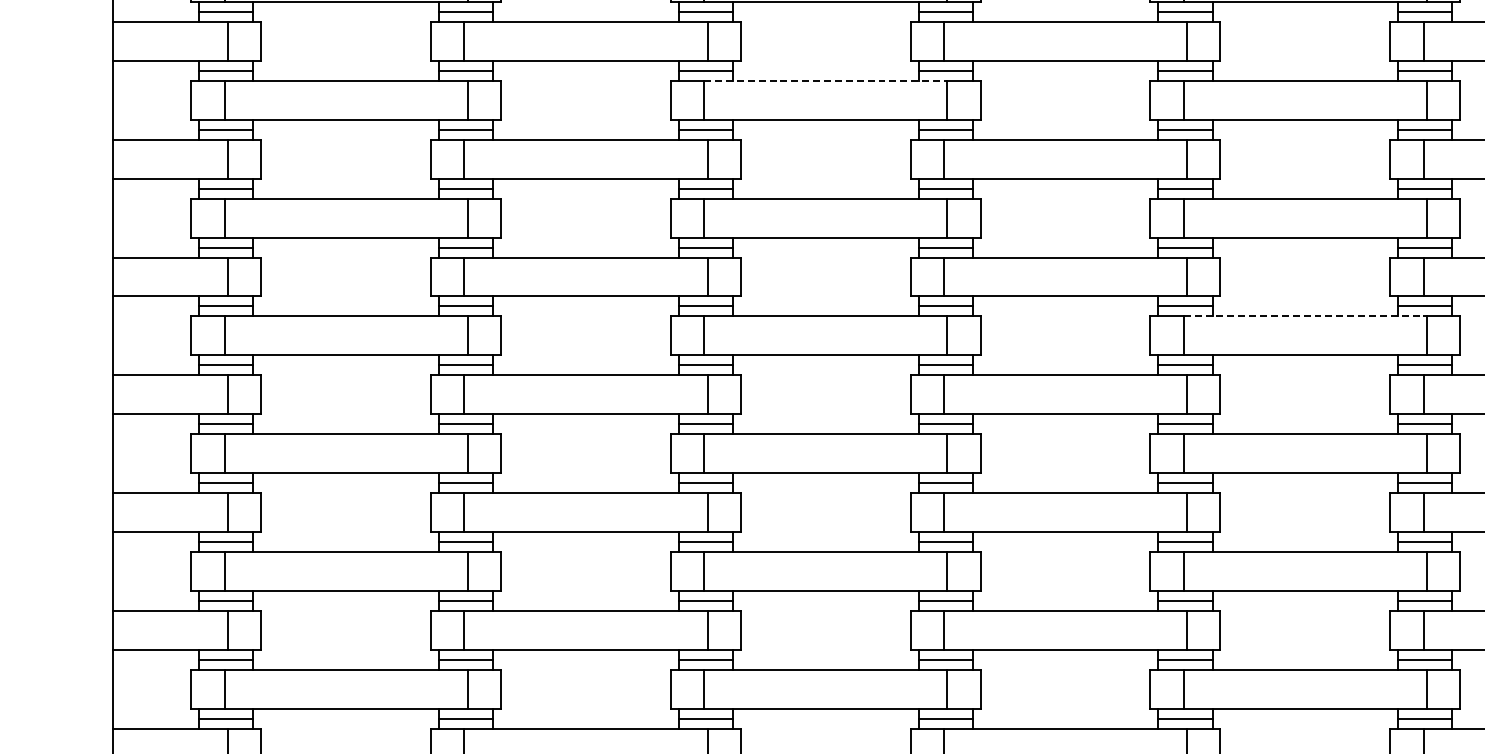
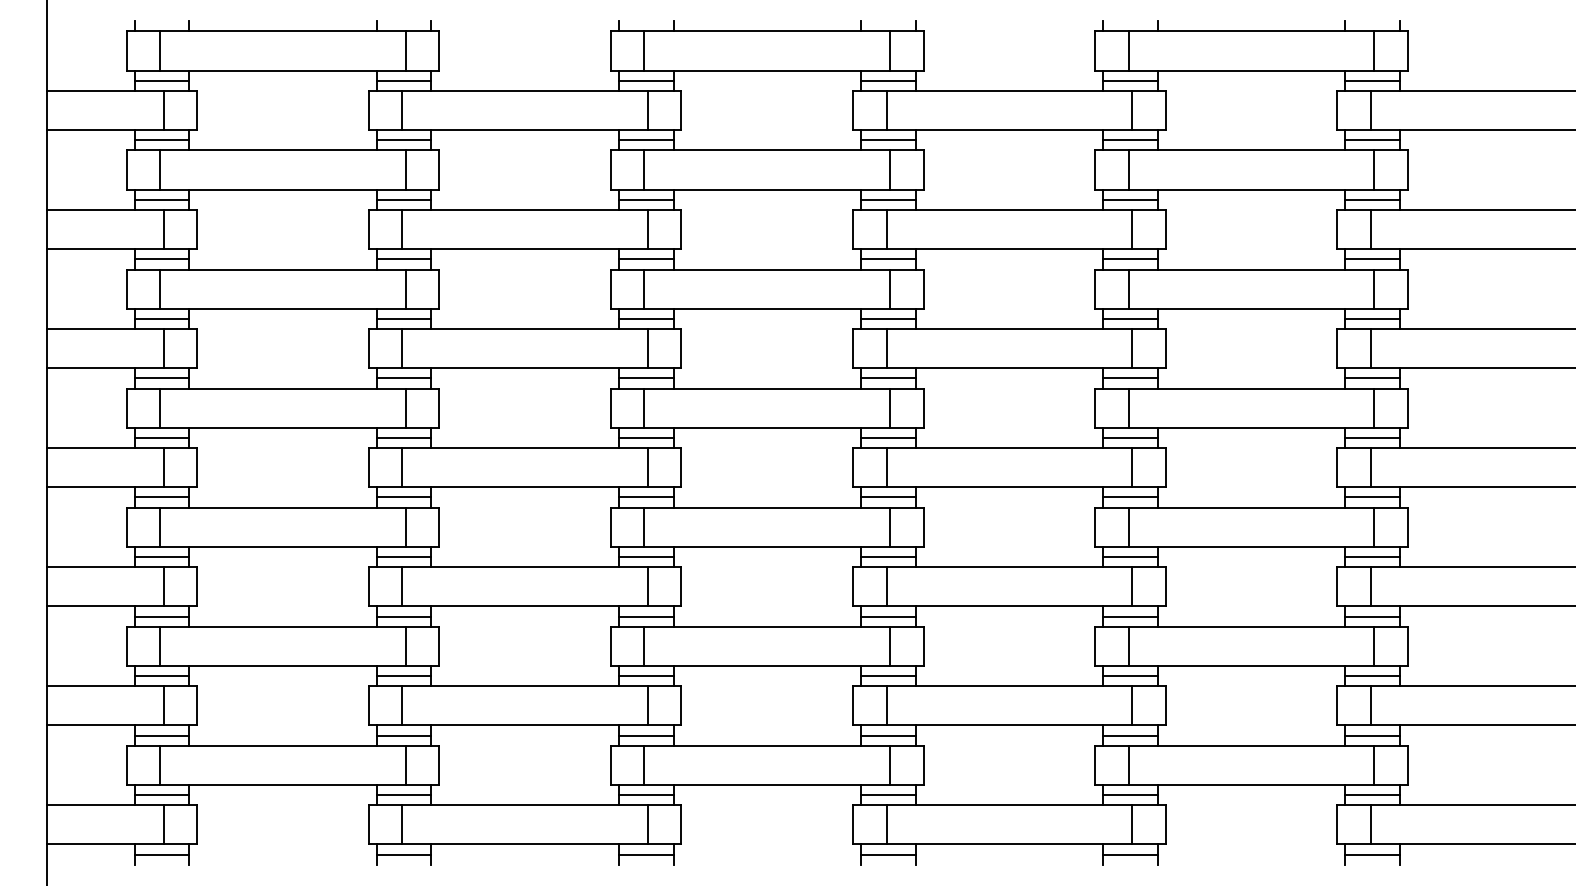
line: (826, 80) -> (767, 150), dashed -> solid
line: (1305, 316) -> (1251, 388), dashed -> solid

